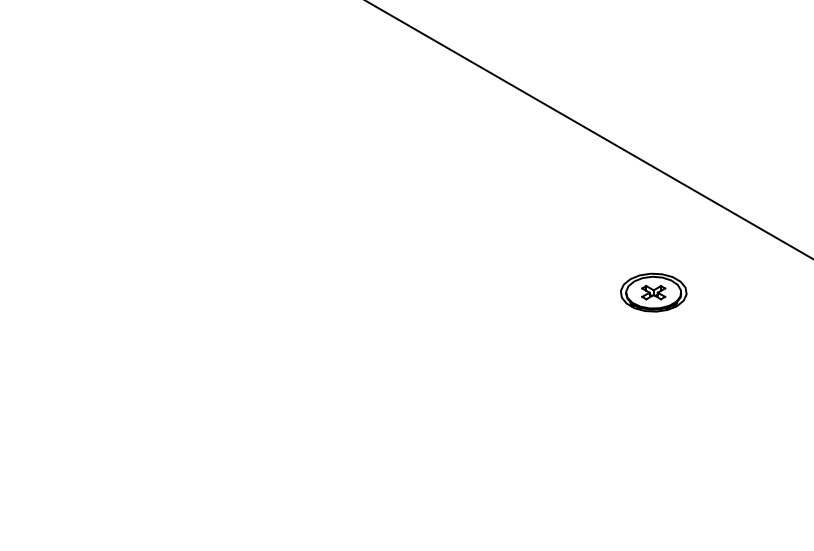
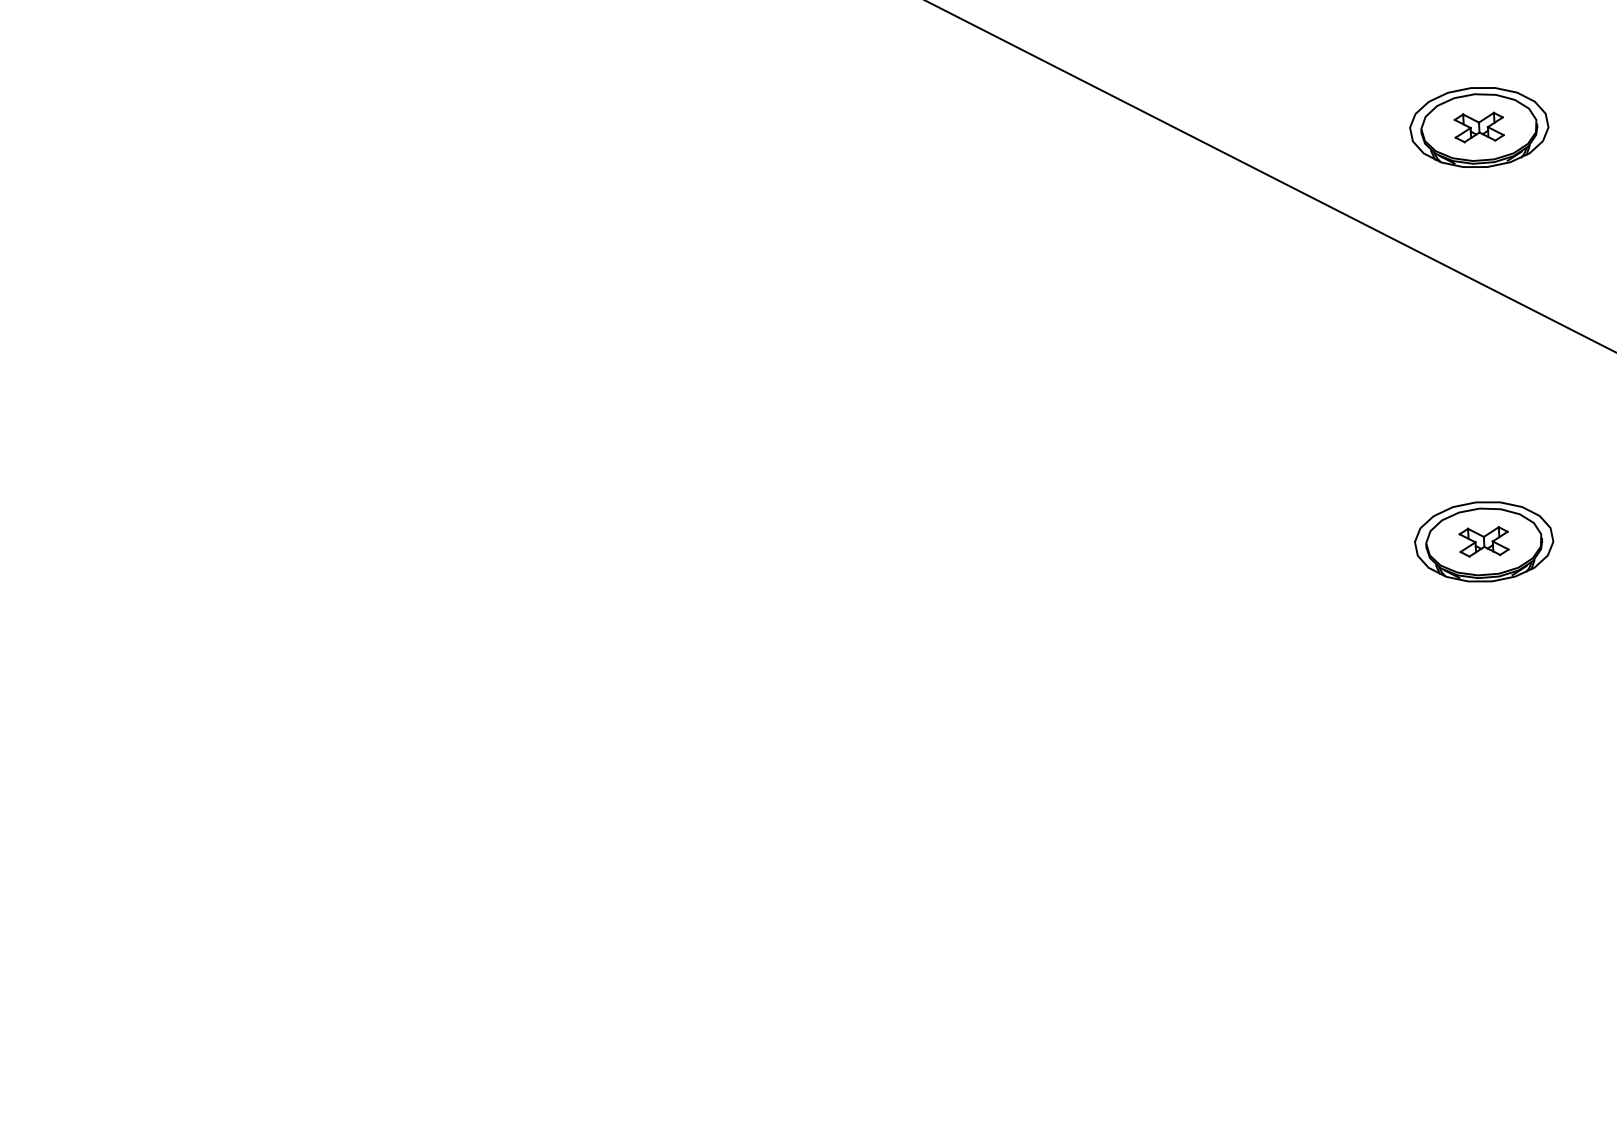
part: (661, 95) -> (1478, 127), added

